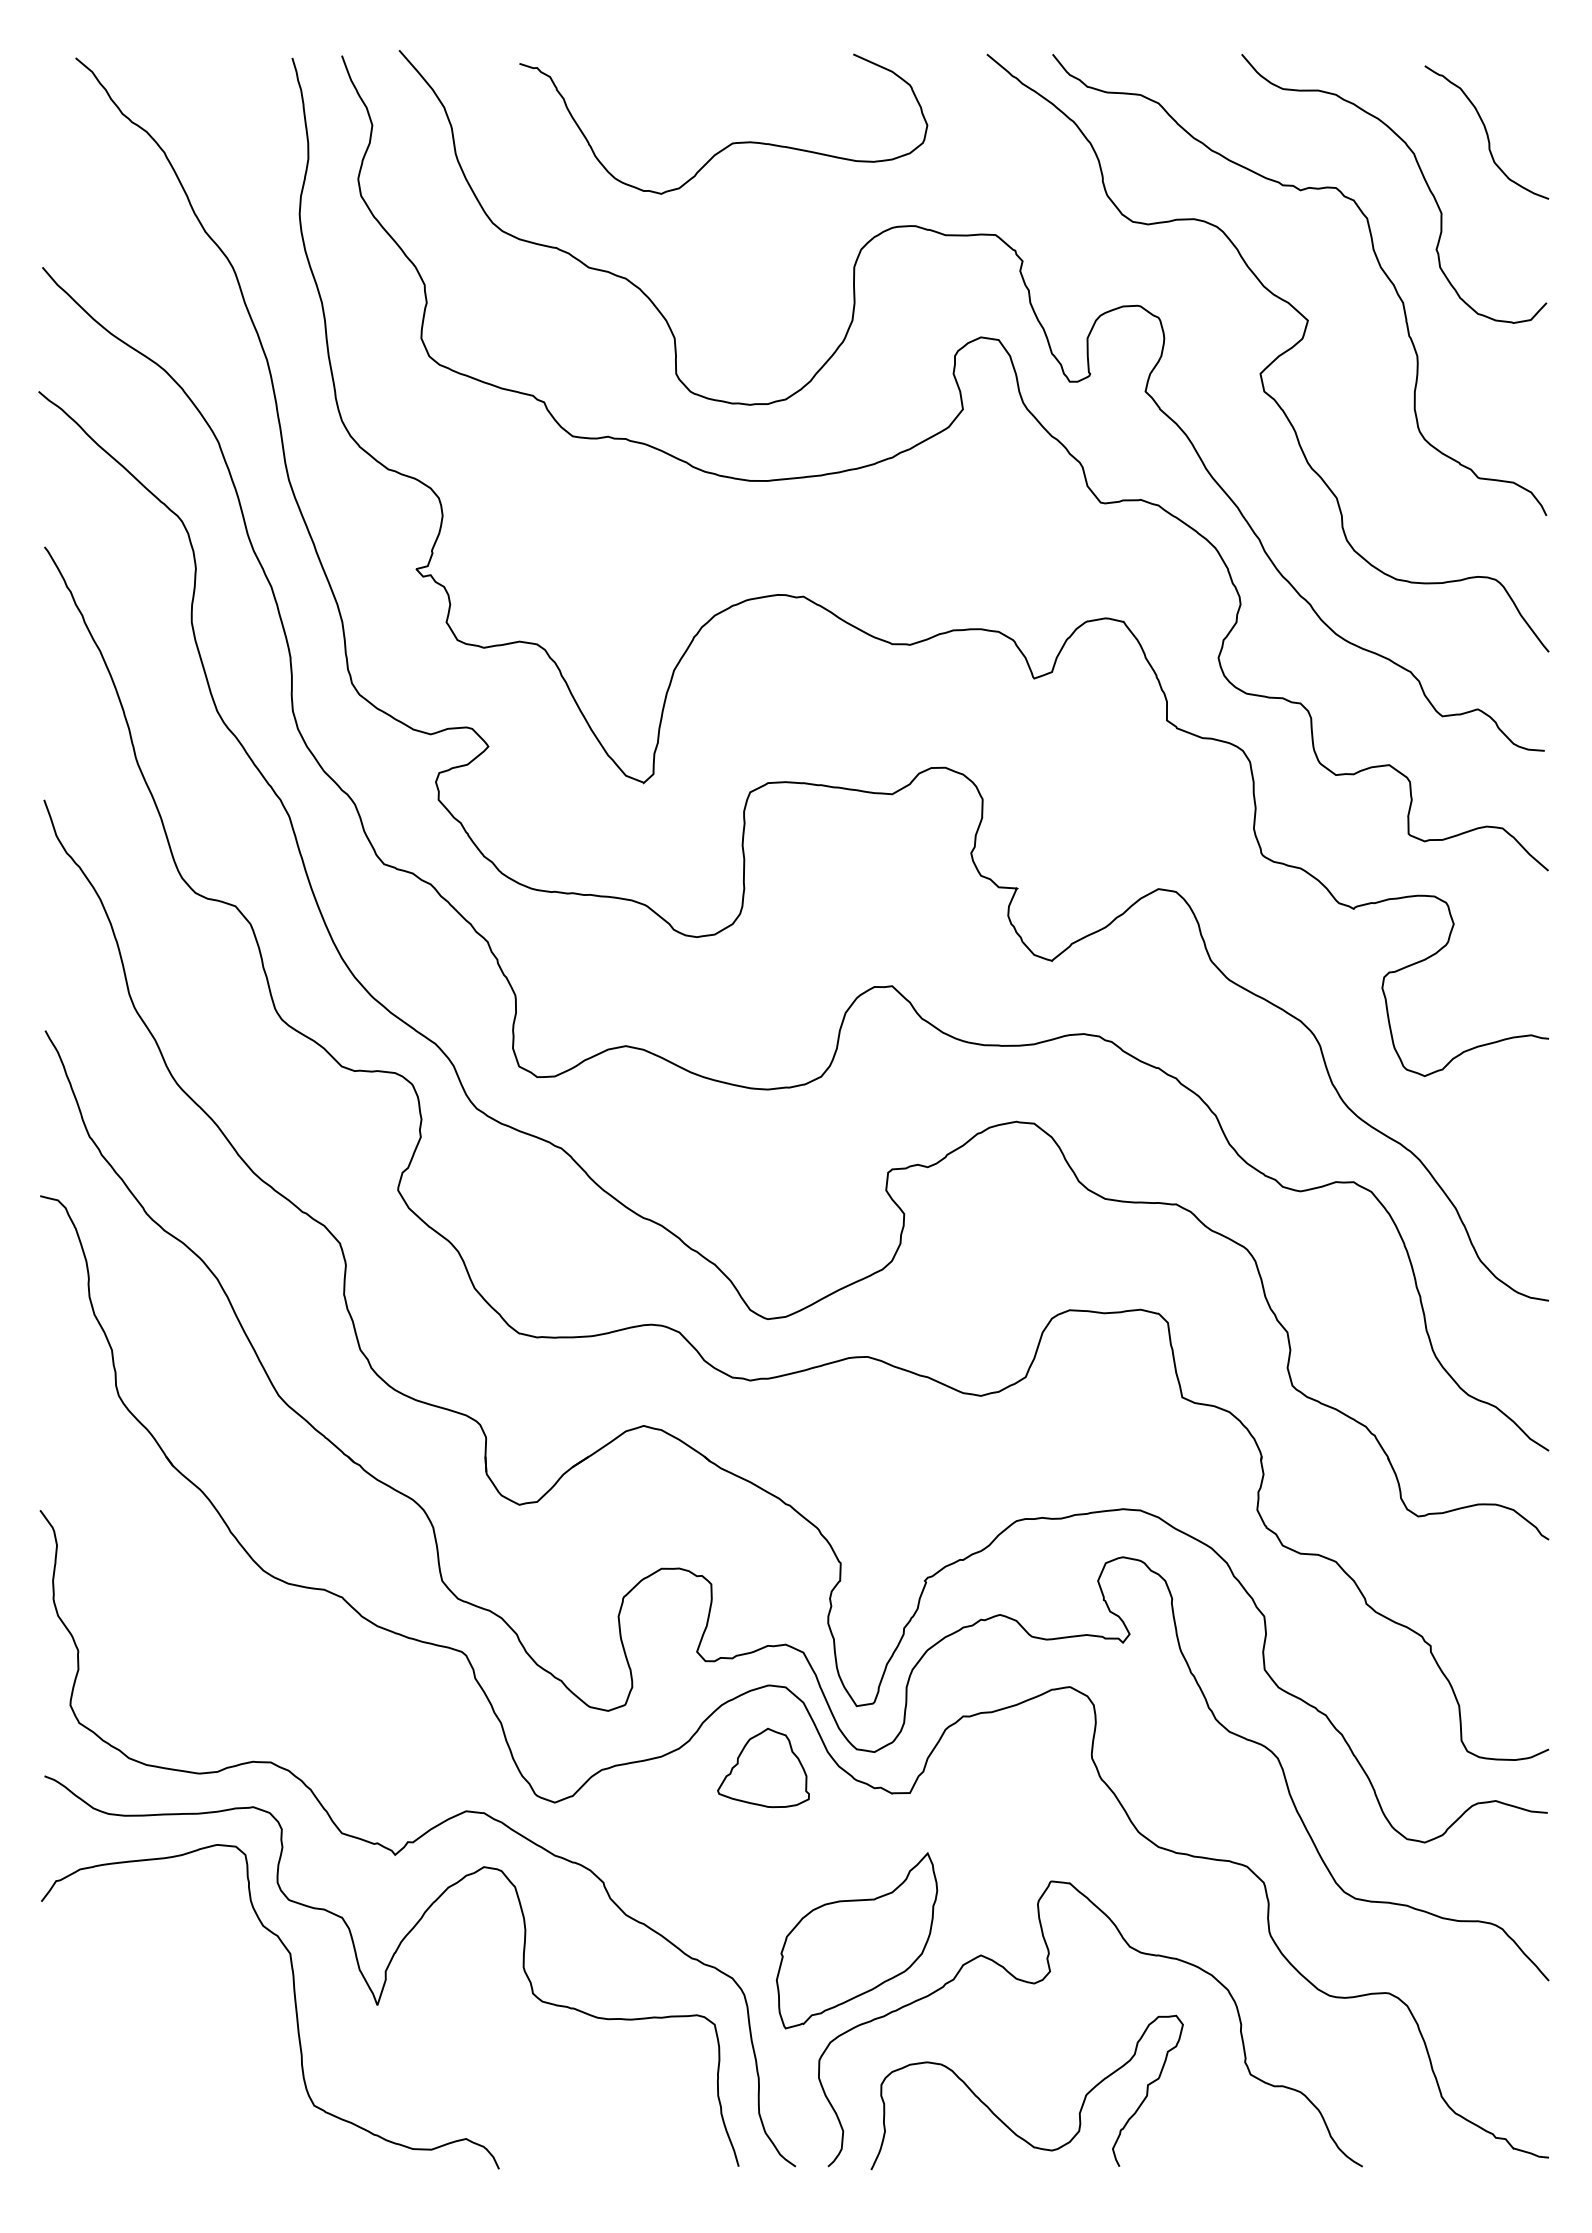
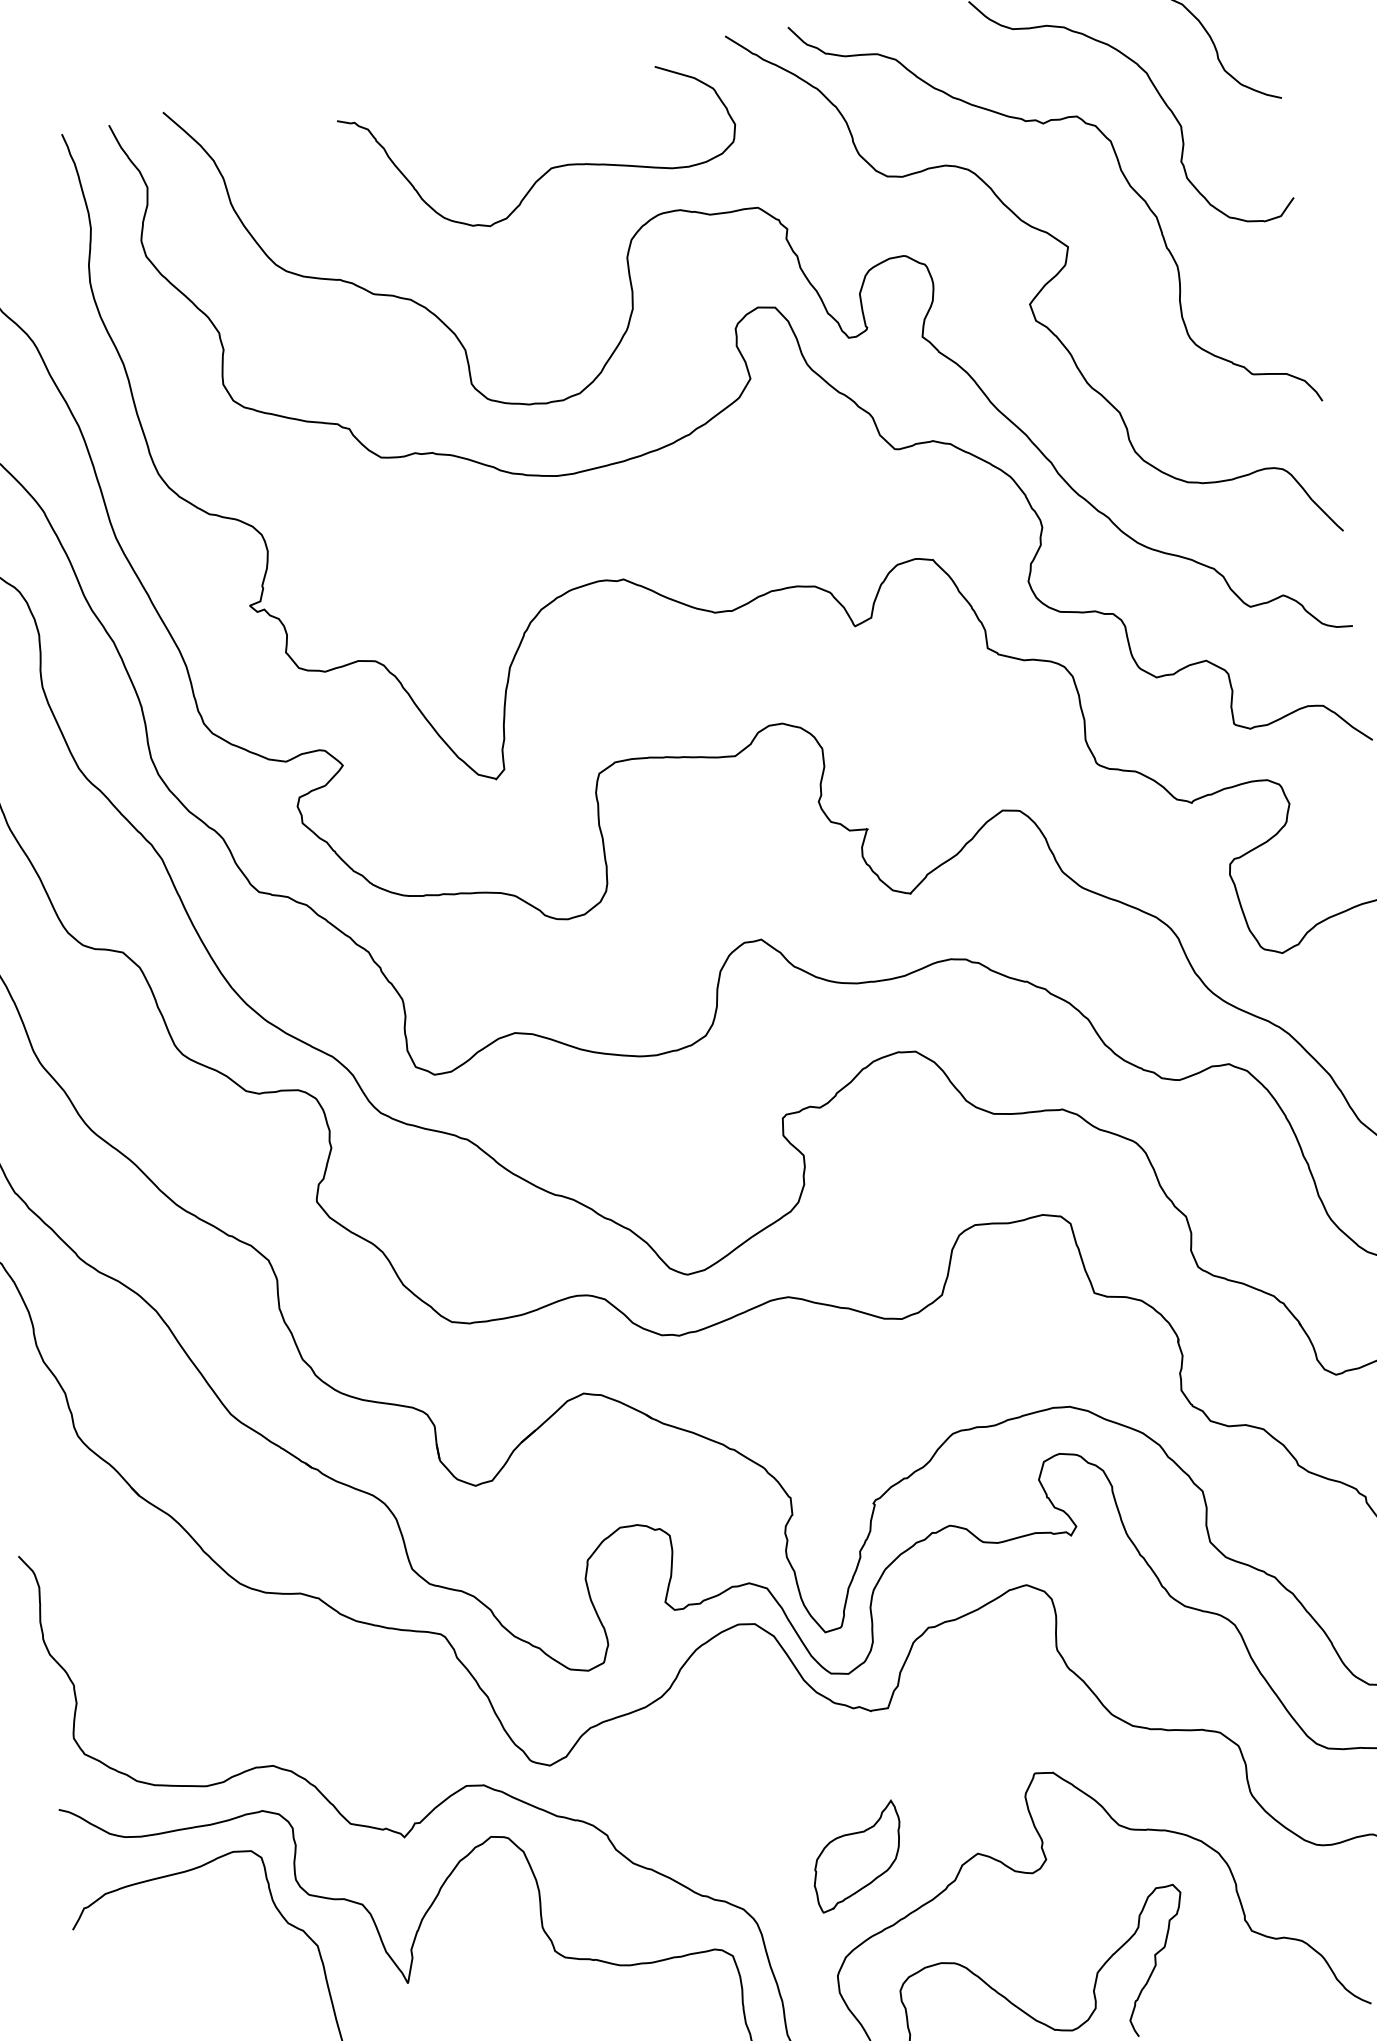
curve: (732, 142) -> (551, 167), moved
part: (763, 1767) -> (744, 1703), removed
part: (856, 1940) -> (856, 1856), size x0.6

